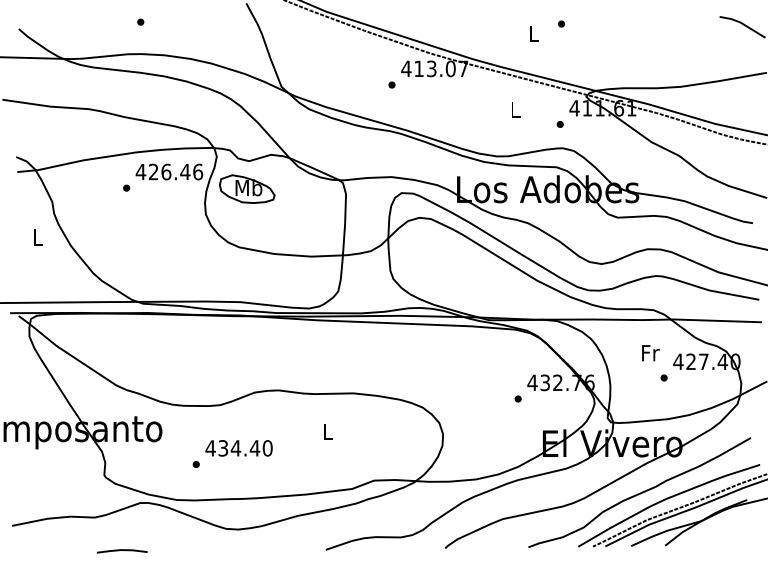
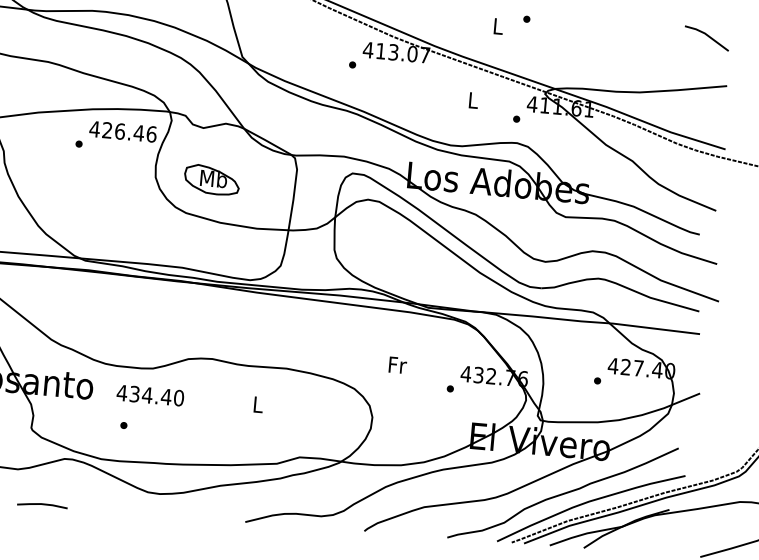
part: (247, 188) -> (212, 179), moved
text: (650, 353) -> (397, 365), moved
text: (238, 448) -> (149, 395), moved

